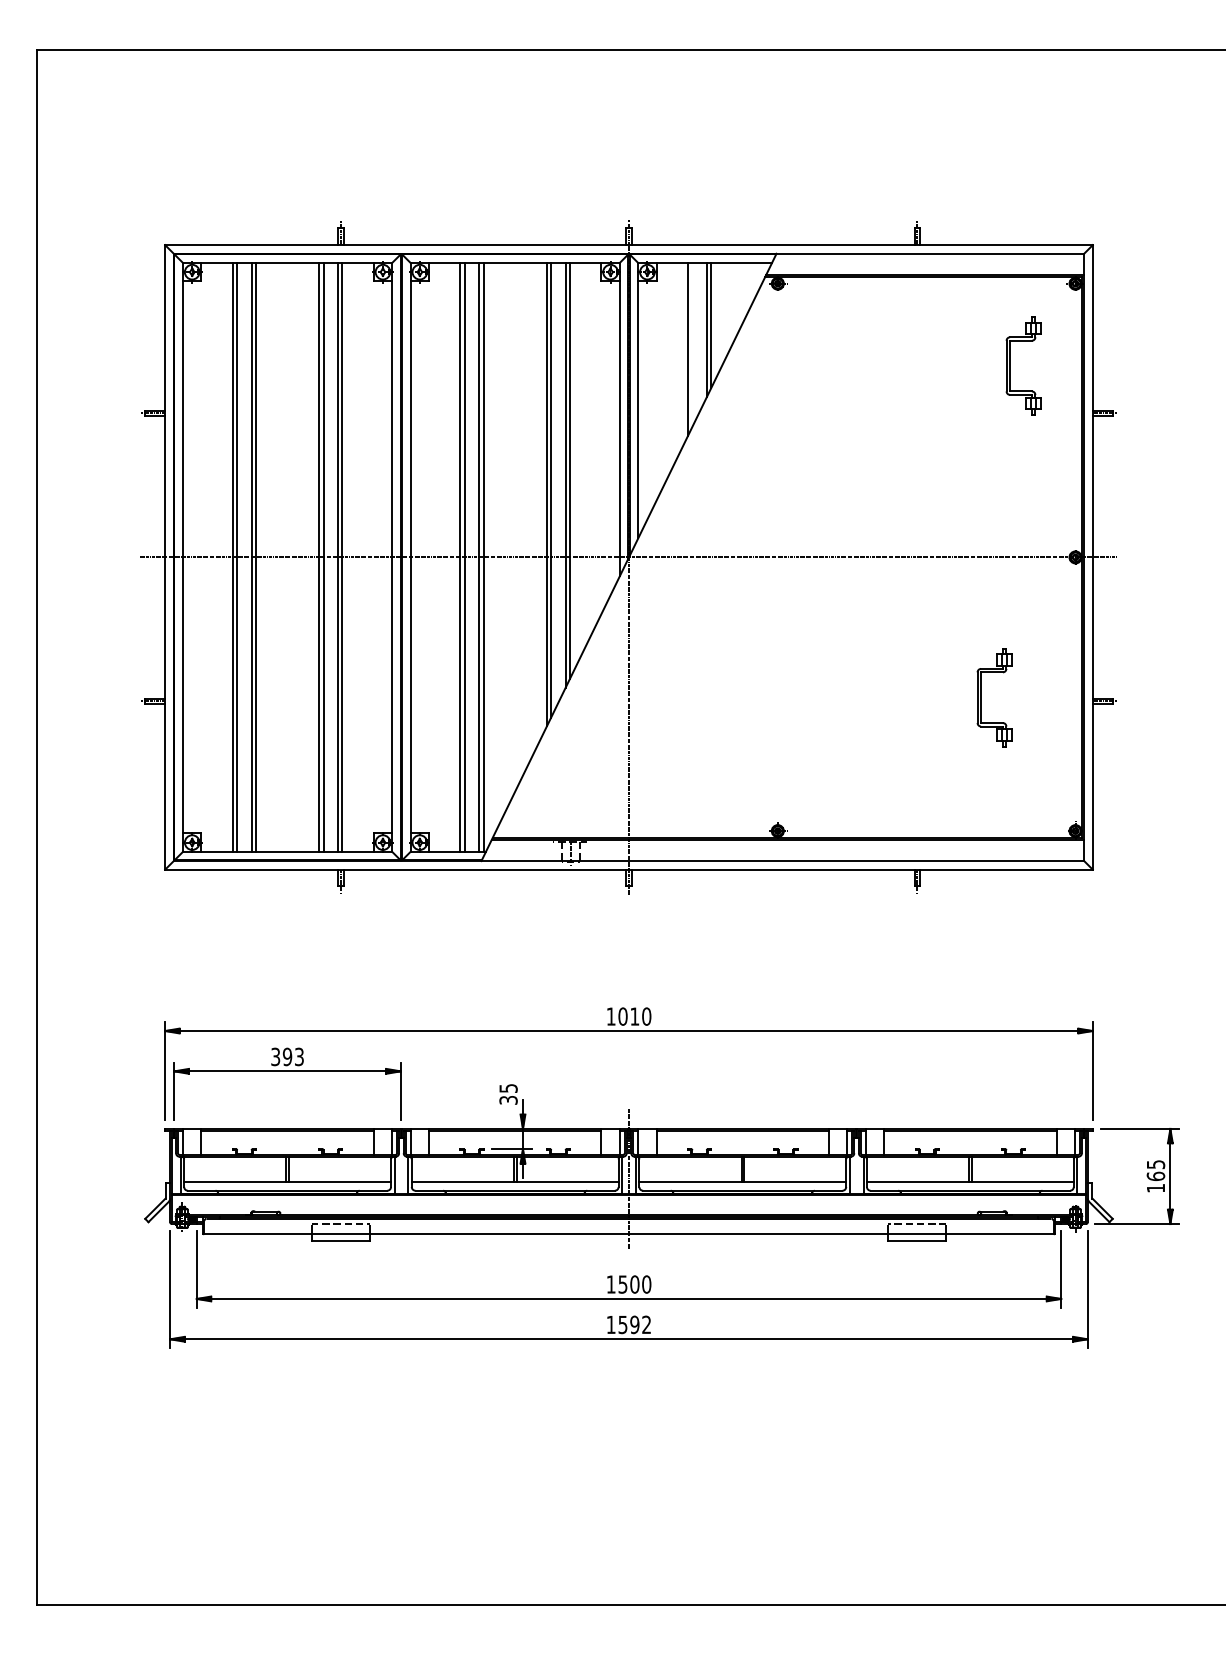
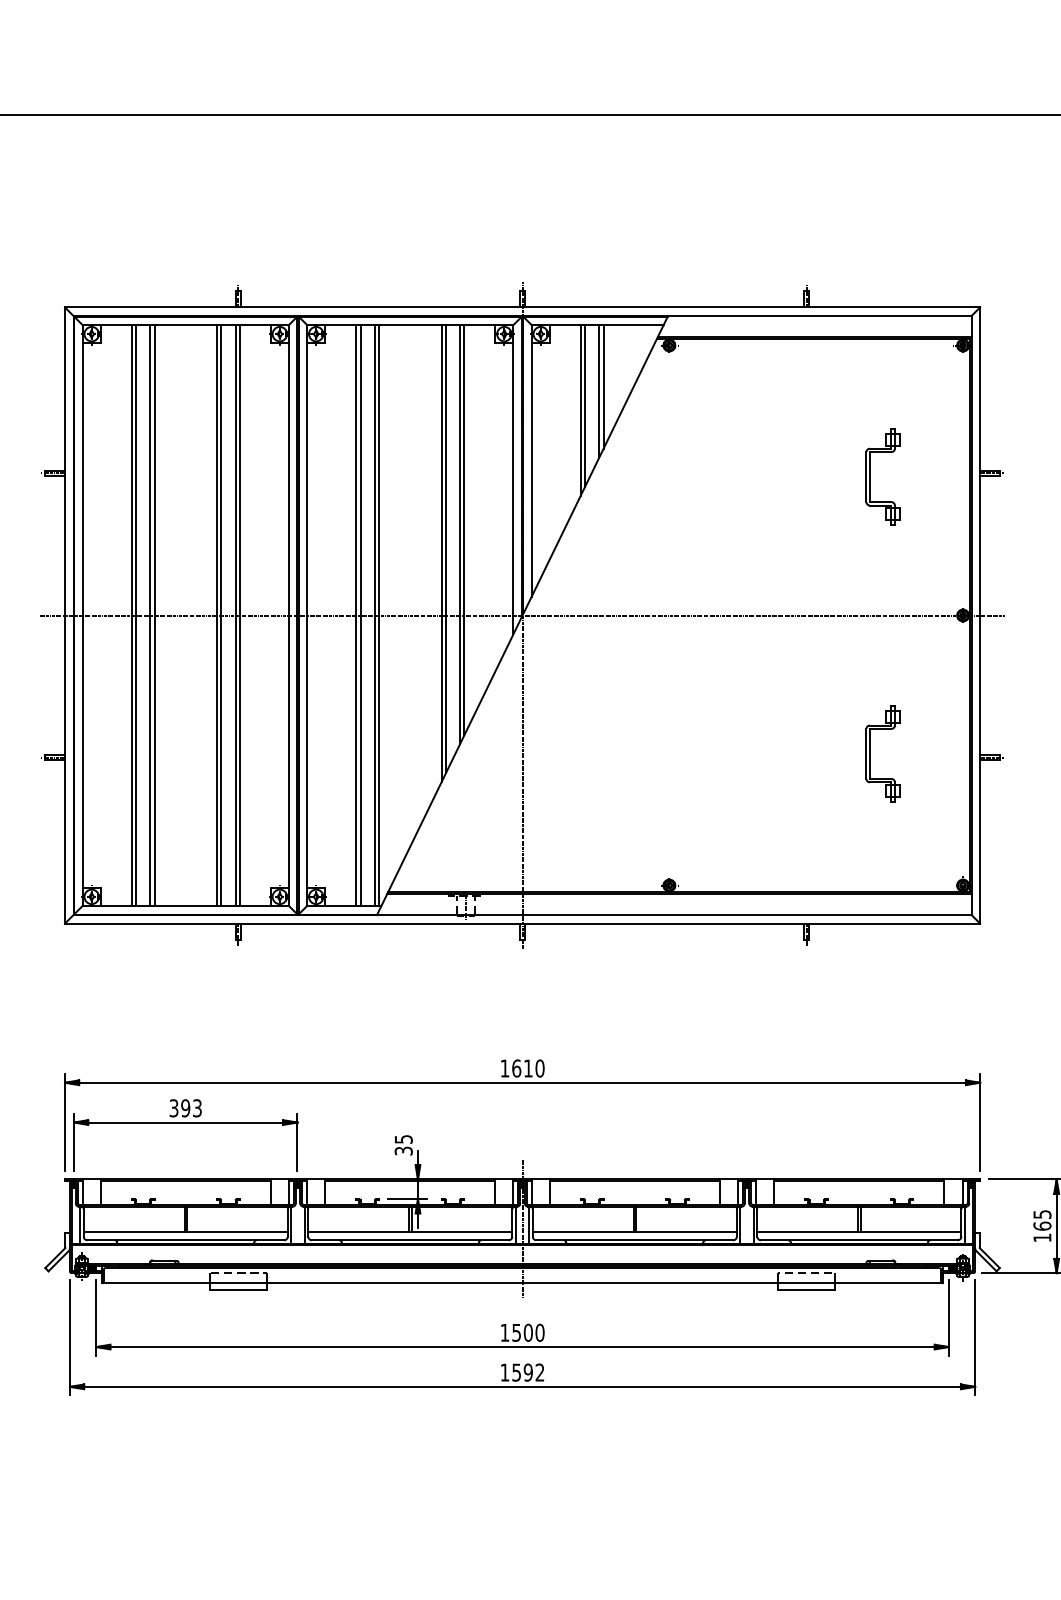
line: (692, 344) -> (585, 405), added
part: (1010, 365) -> (870, 476), moved
text: (622, 1016) -> (516, 1068), 1010 -> 1610

